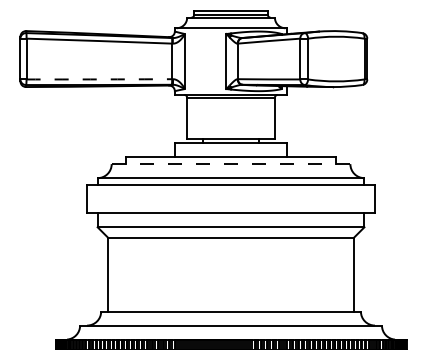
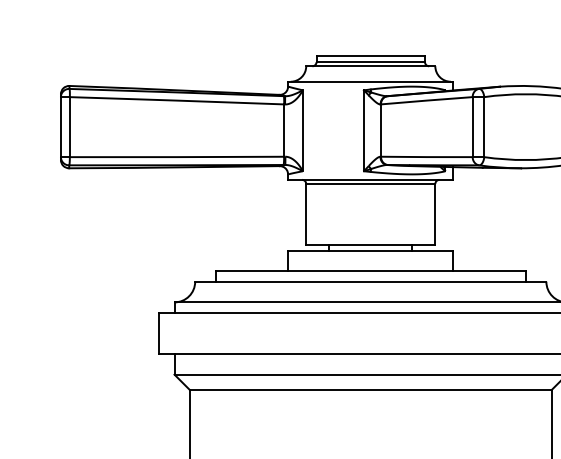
arc: (99, 79) -> (177, 157), dashed -> solid
line: (230, 164) -> (369, 282), dashed -> solid

